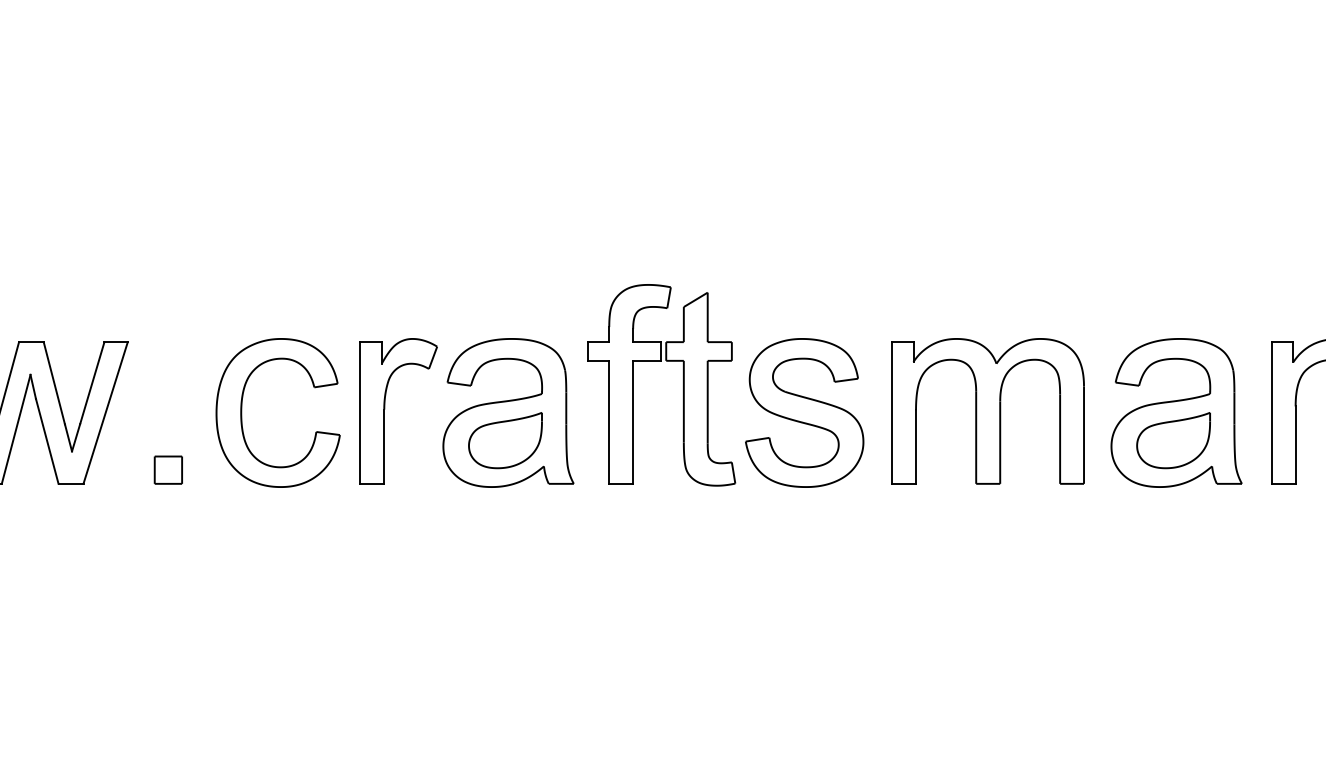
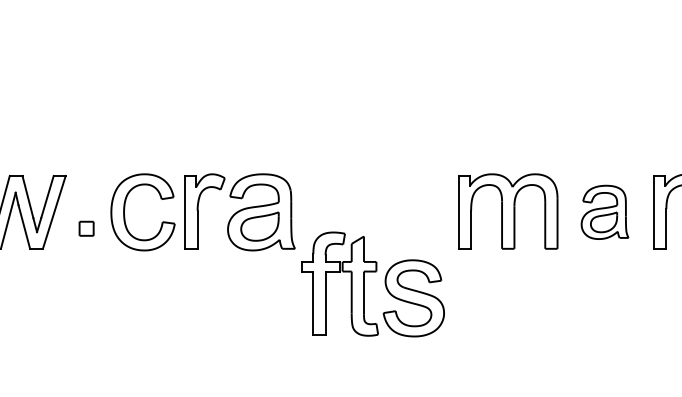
part: (708, 386) -> (364, 284), moved
part: (1175, 413) -> (604, 212), size x0.7
part: (168, 469) -> (86, 228), moved

